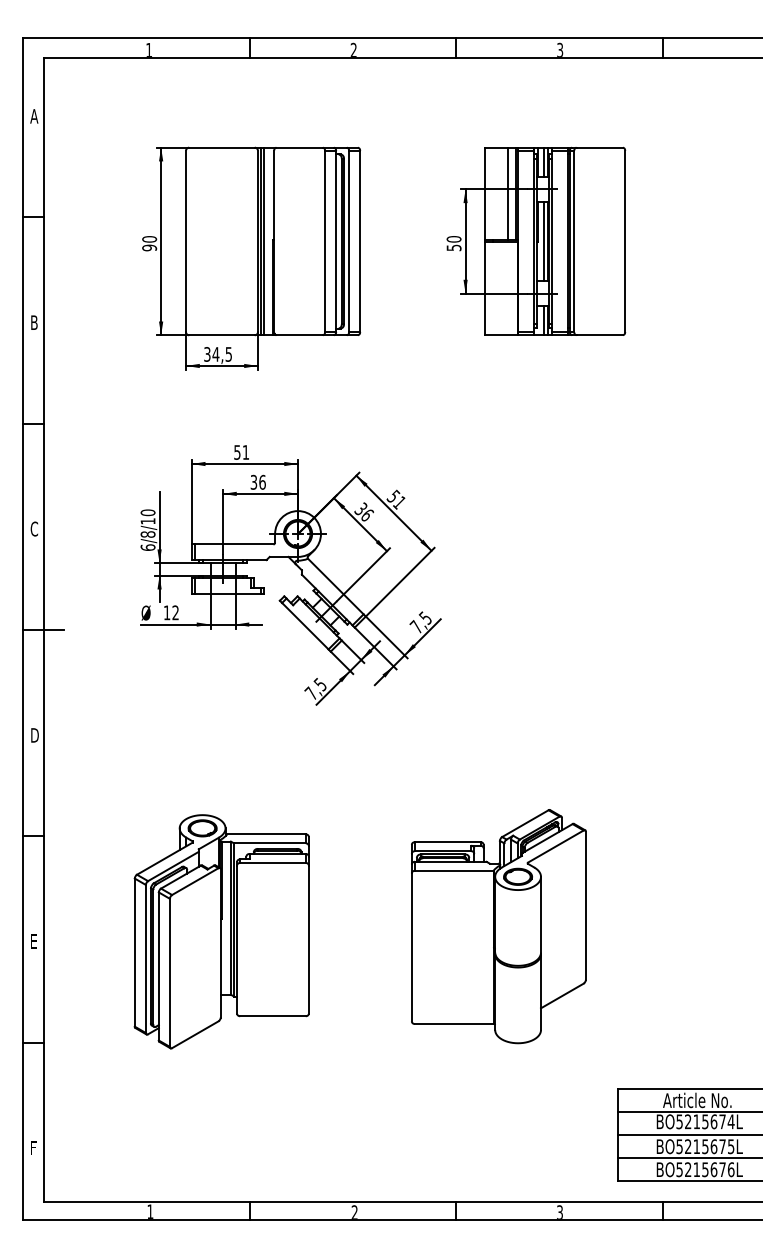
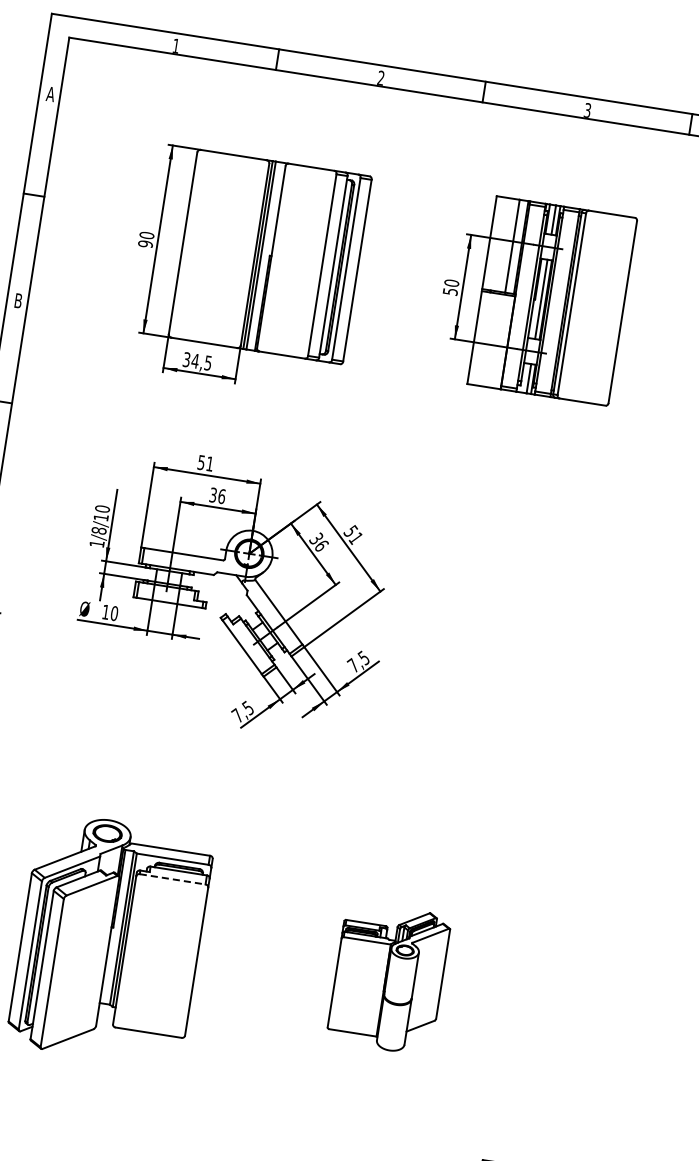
text: (147, 547) -> (96, 543), 6/8/10 -> 1/8/10
text: (175, 612) -> (114, 613), 12 -> 10
line: (272, 863) -> (172, 879), solid -> dashed
part: (498, 926) -> (388, 978), size x0.6

